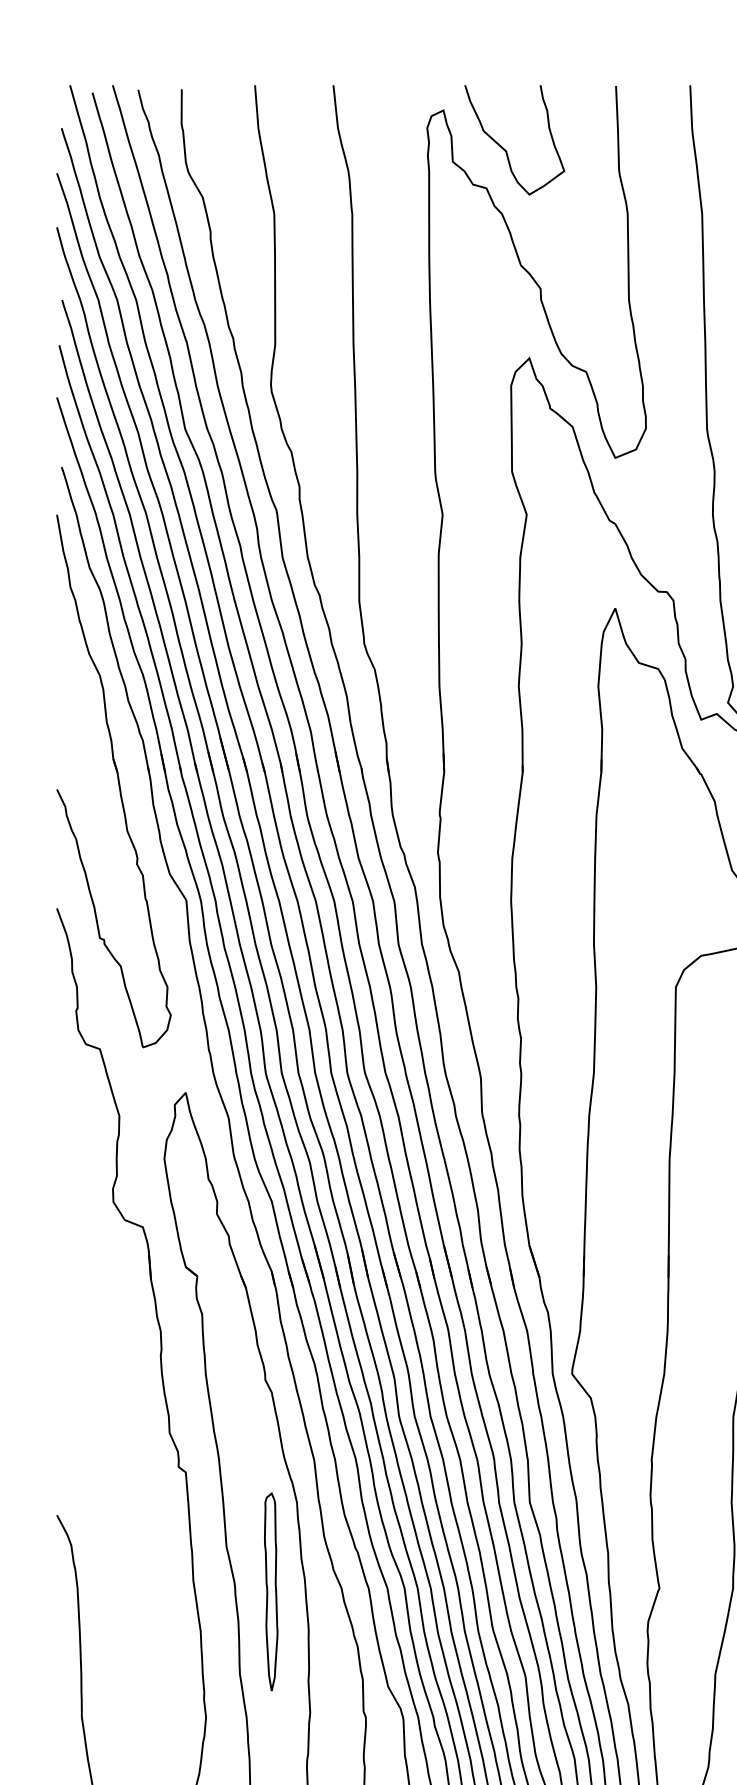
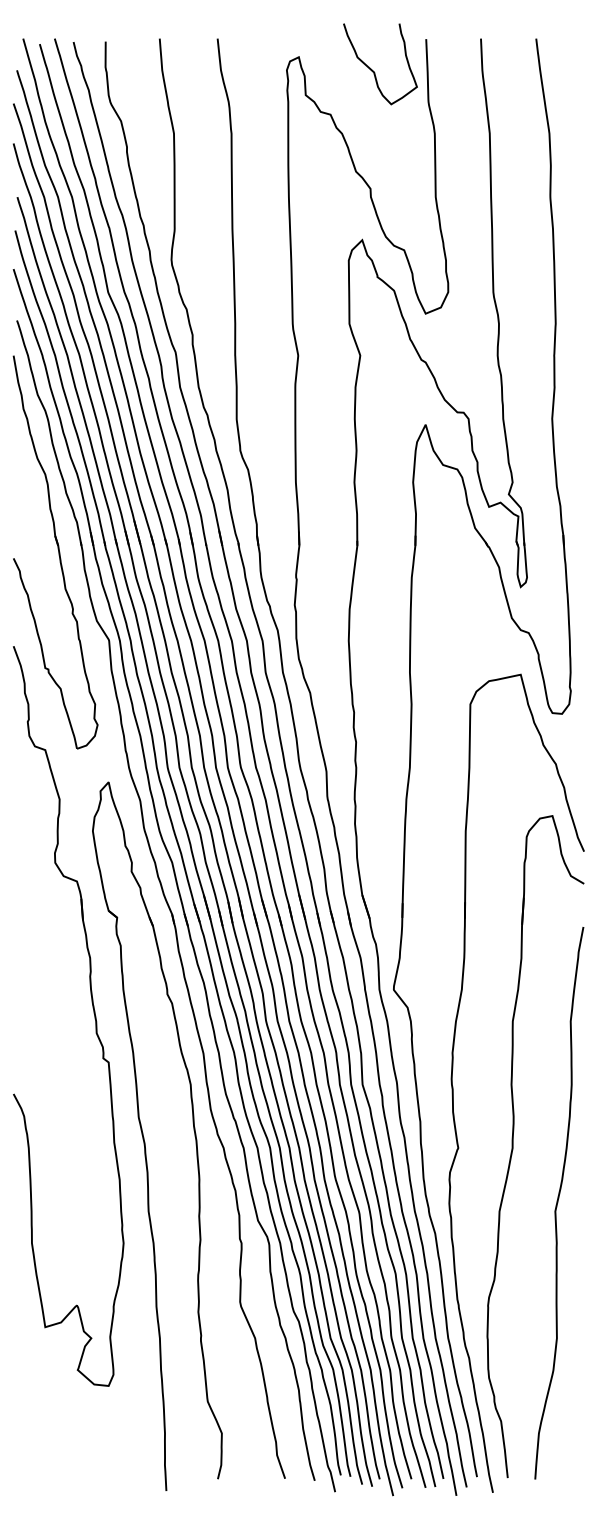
curve: (505, 148) -> (373, 70), moved
part: (270, 1590) -> (171, 1149), removed

